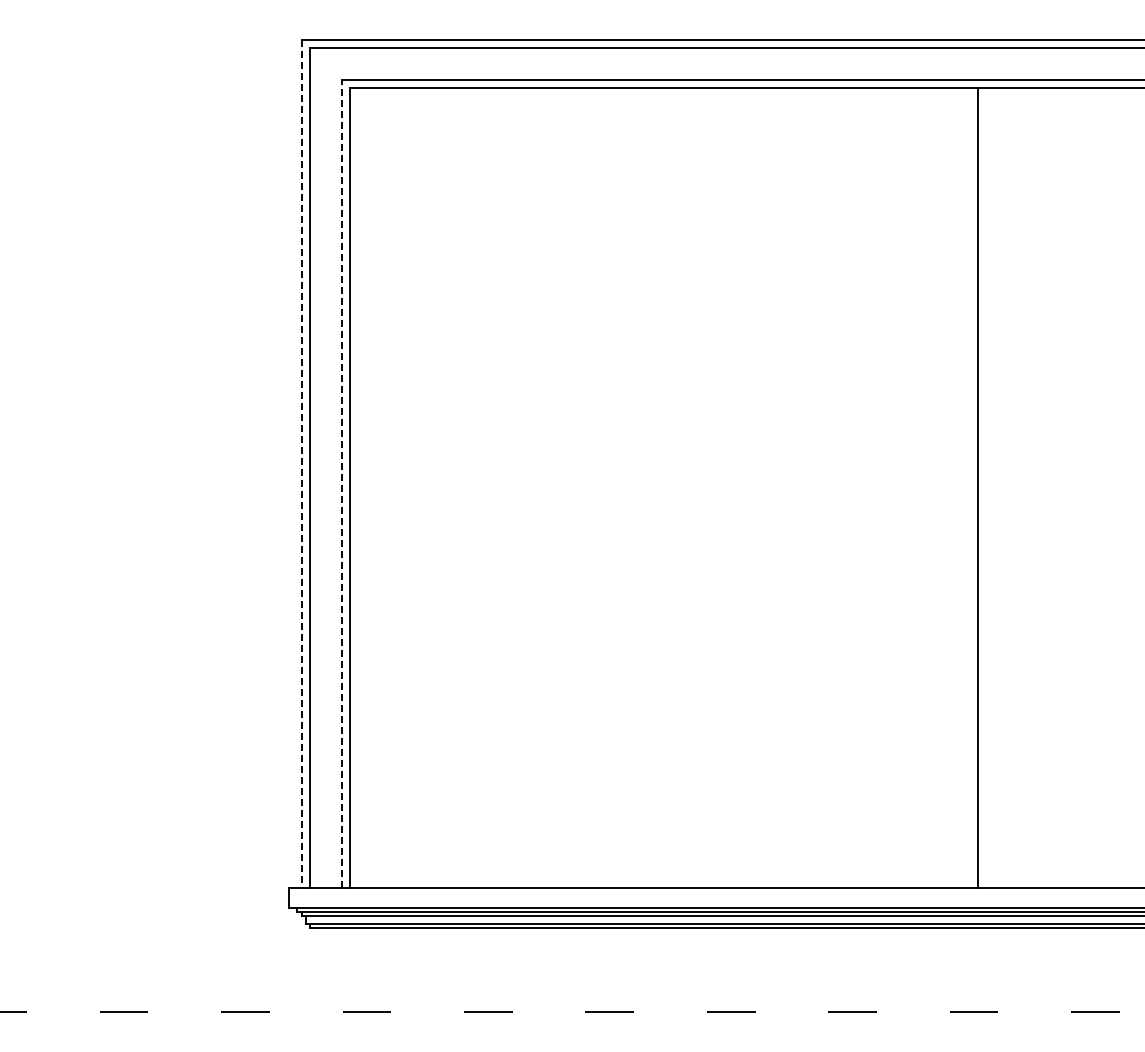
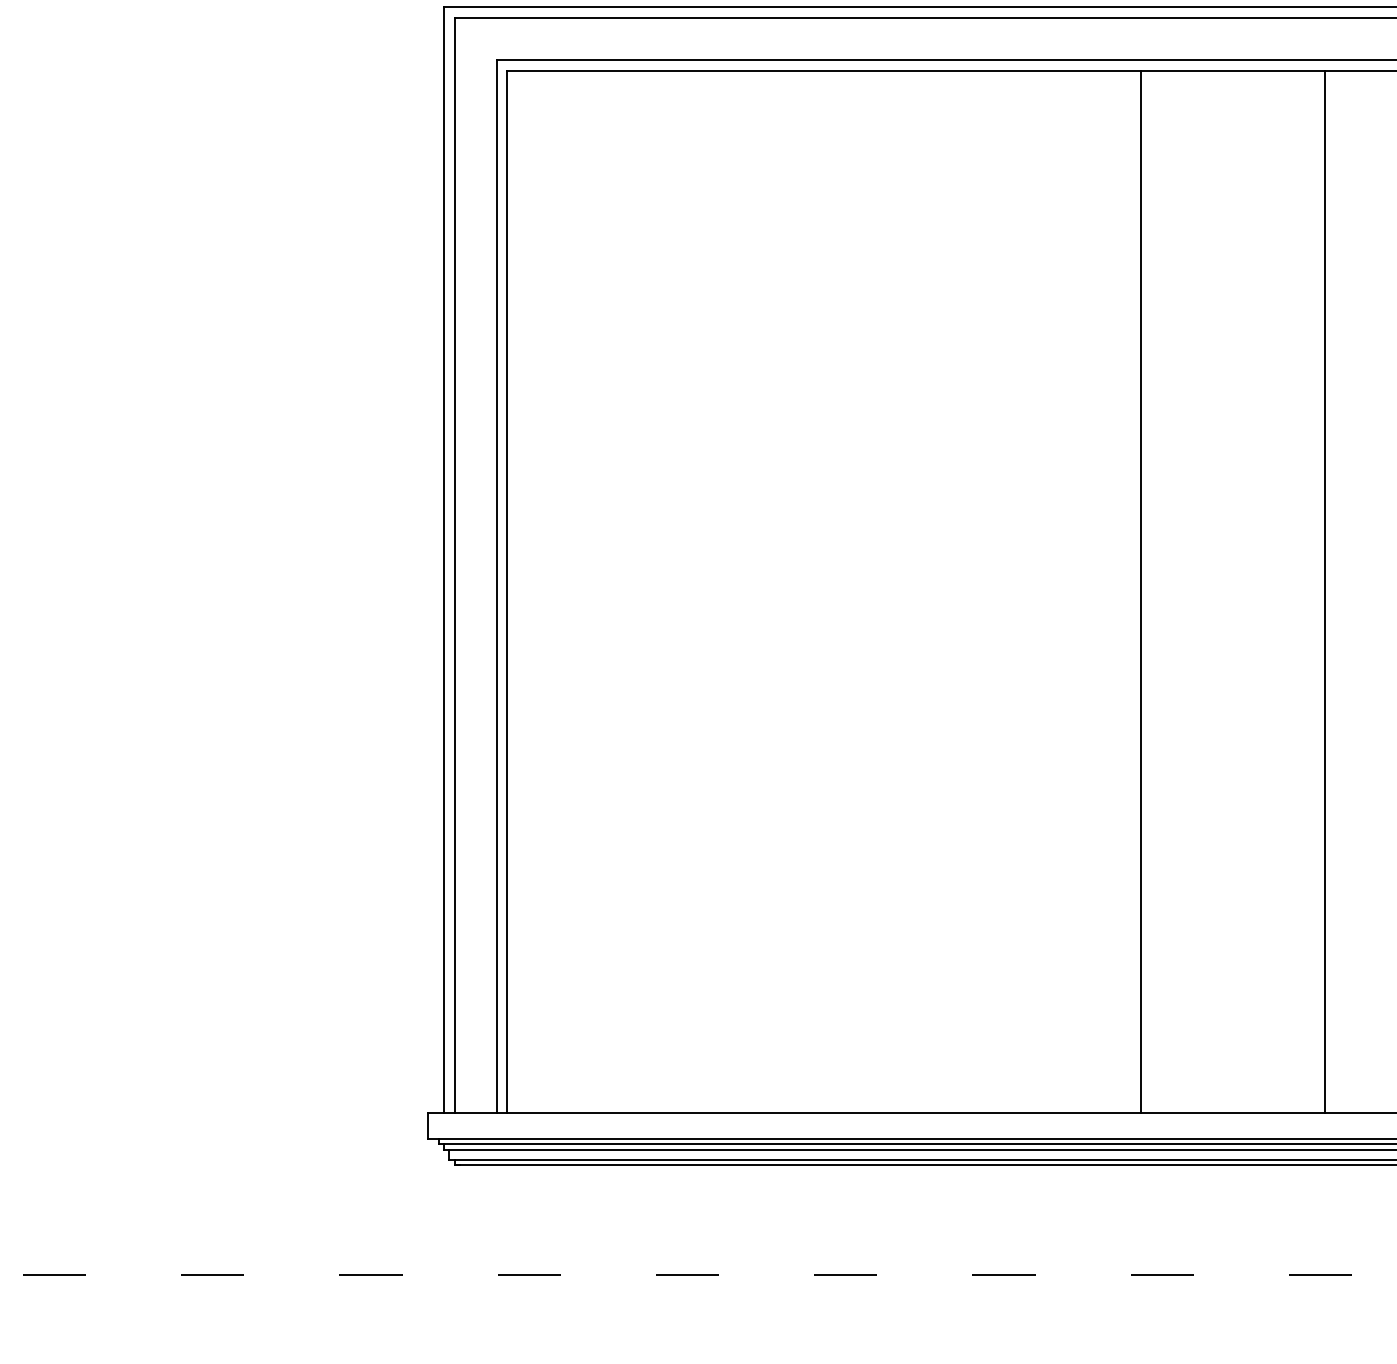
line: (301, 464) -> (444, 560), dashed -> solid
line: (342, 483) -> (497, 585), dashed -> solid
line: (835, 487) -> (1140, 590), added

